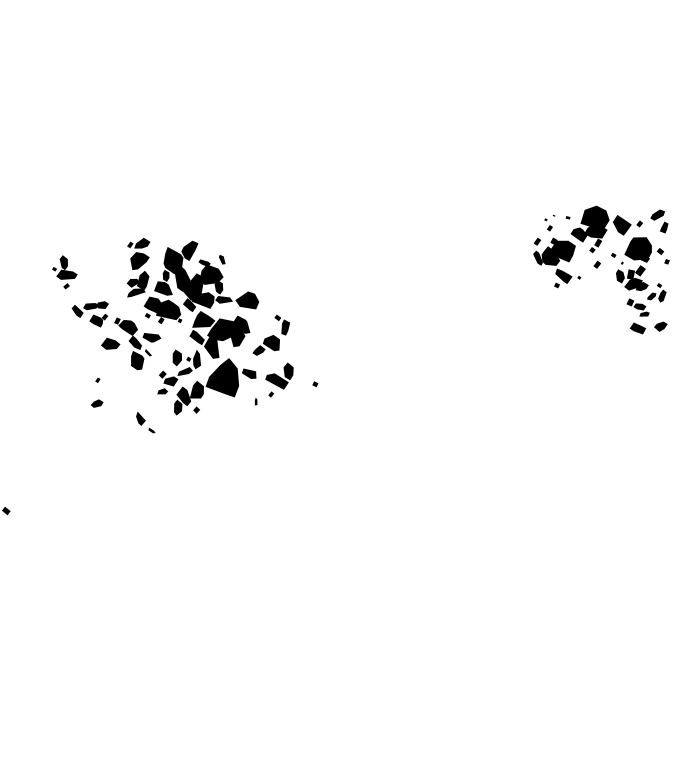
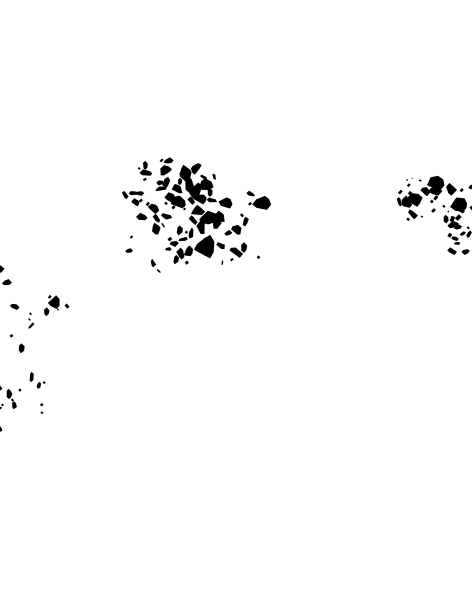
part: (65, 271) -> (145, 170), moved
part: (301, 289) -> (258, 200), added

